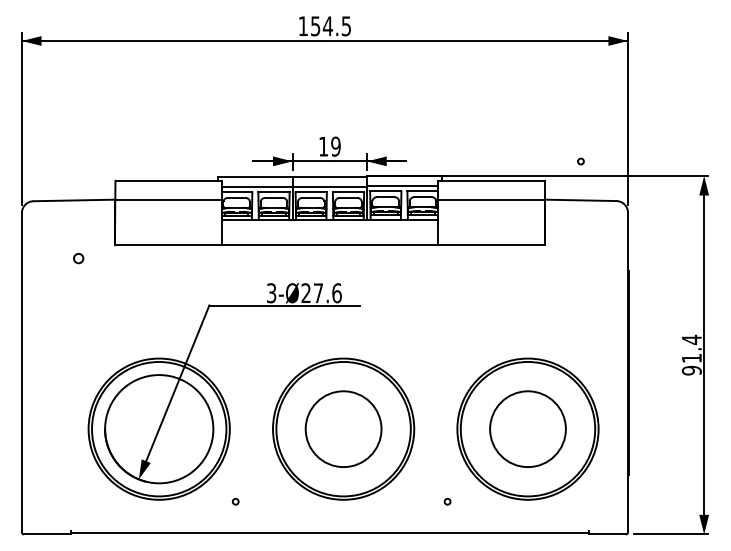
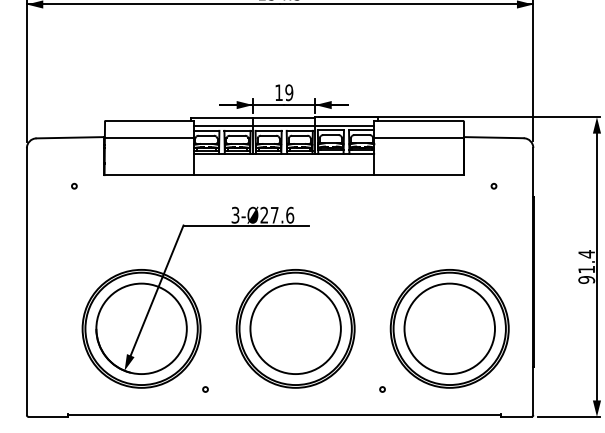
circle: (580, 161) -> (493, 186), moved
circle: (78, 258) -> (74, 186), size x0.62
circle: (343, 429) -> (295, 329), size x1.43
circle: (527, 429) -> (449, 329), size x1.43

